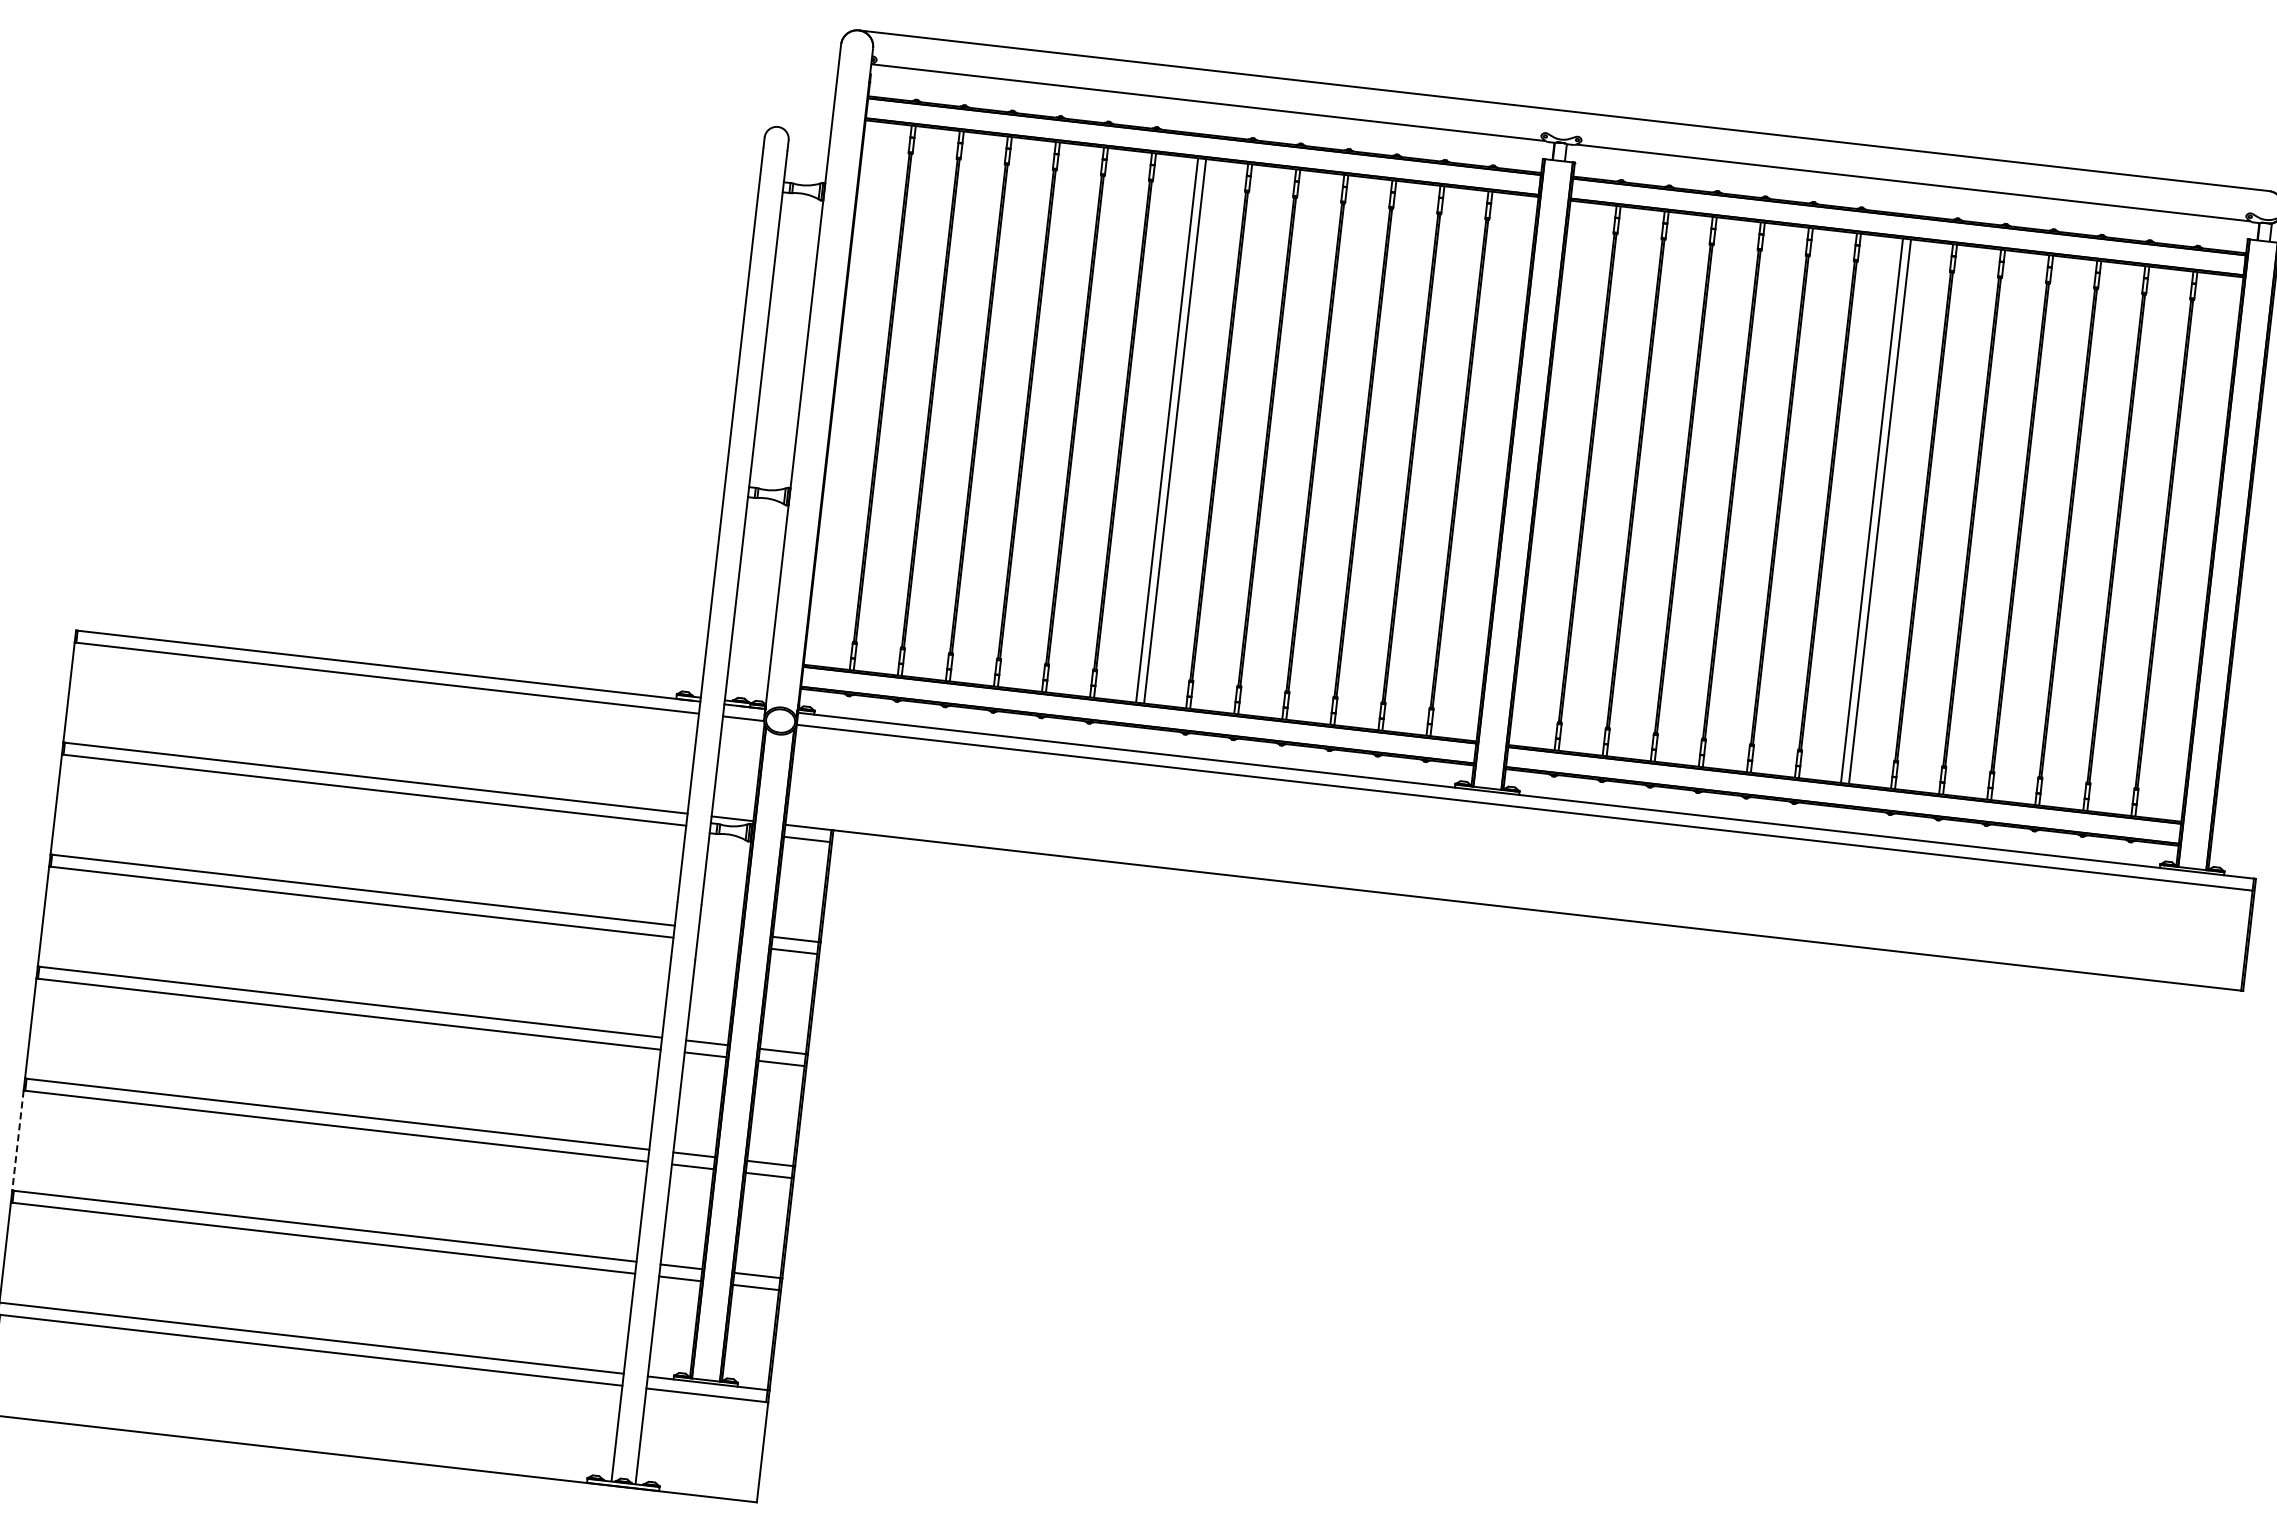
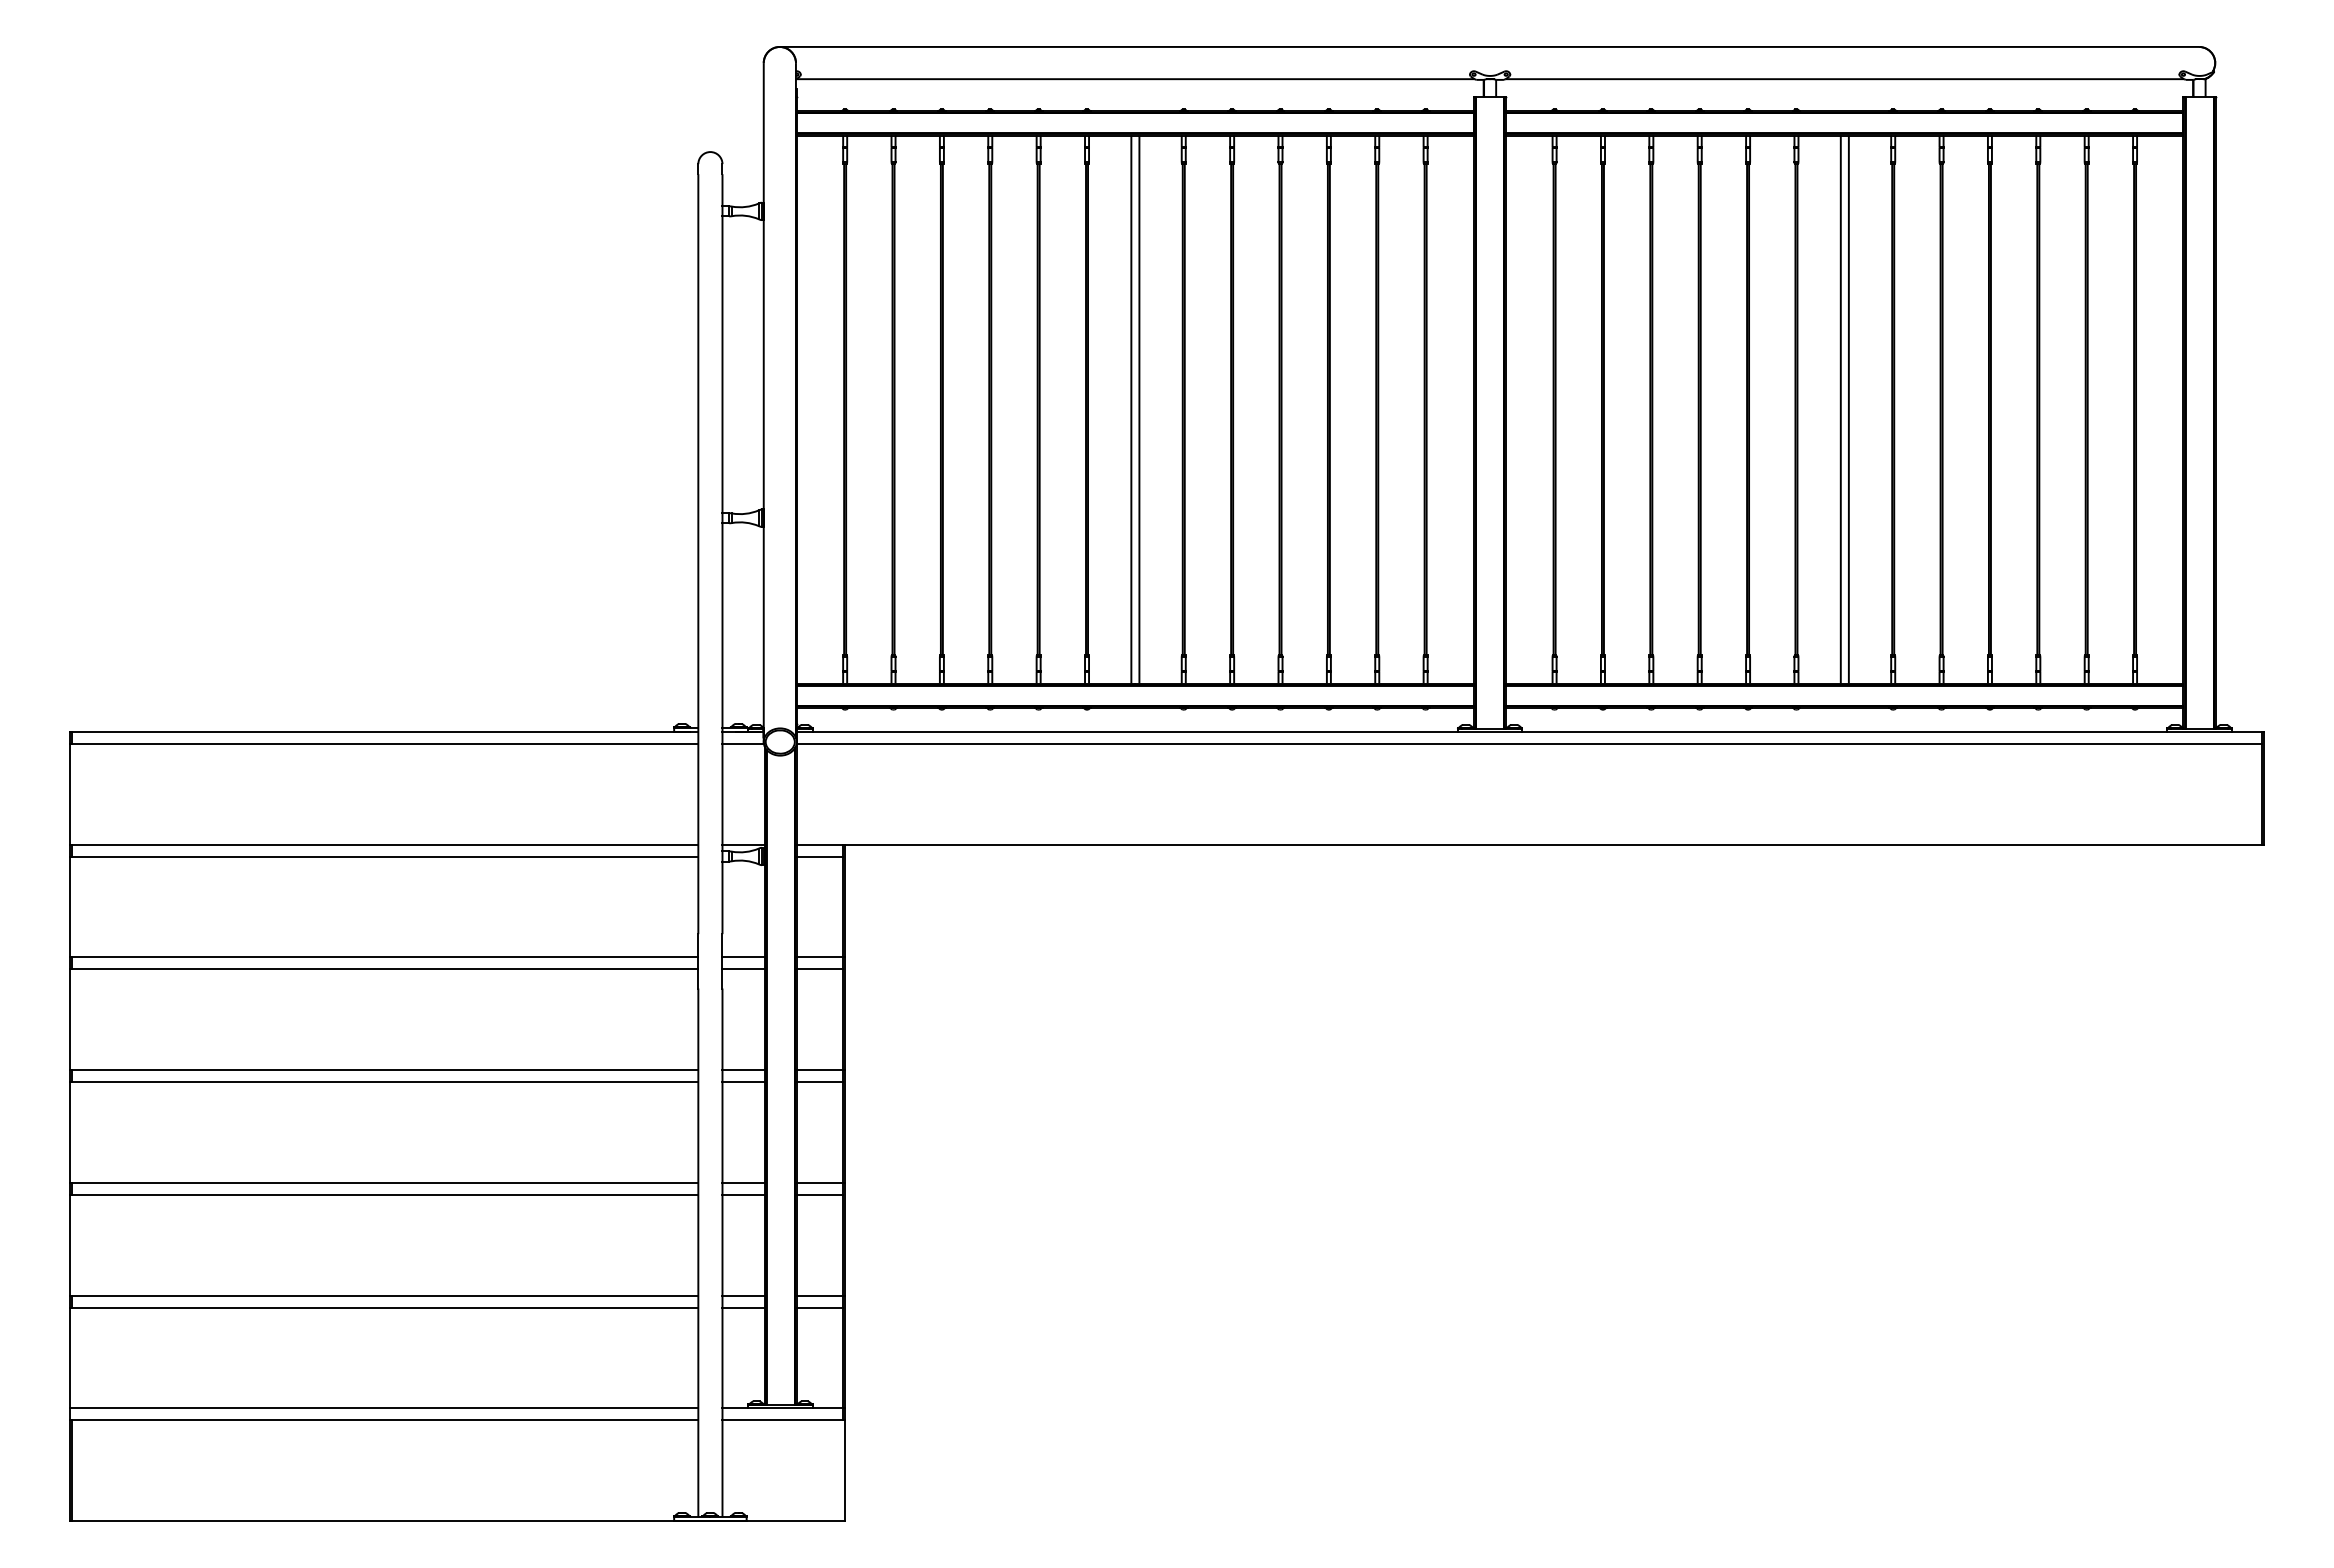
line: (719, 930) -> (743, 957), added
line: (718, 942) -> (743, 969), added
line: (18, 1140) -> (70, 1245), dashed -> solid

